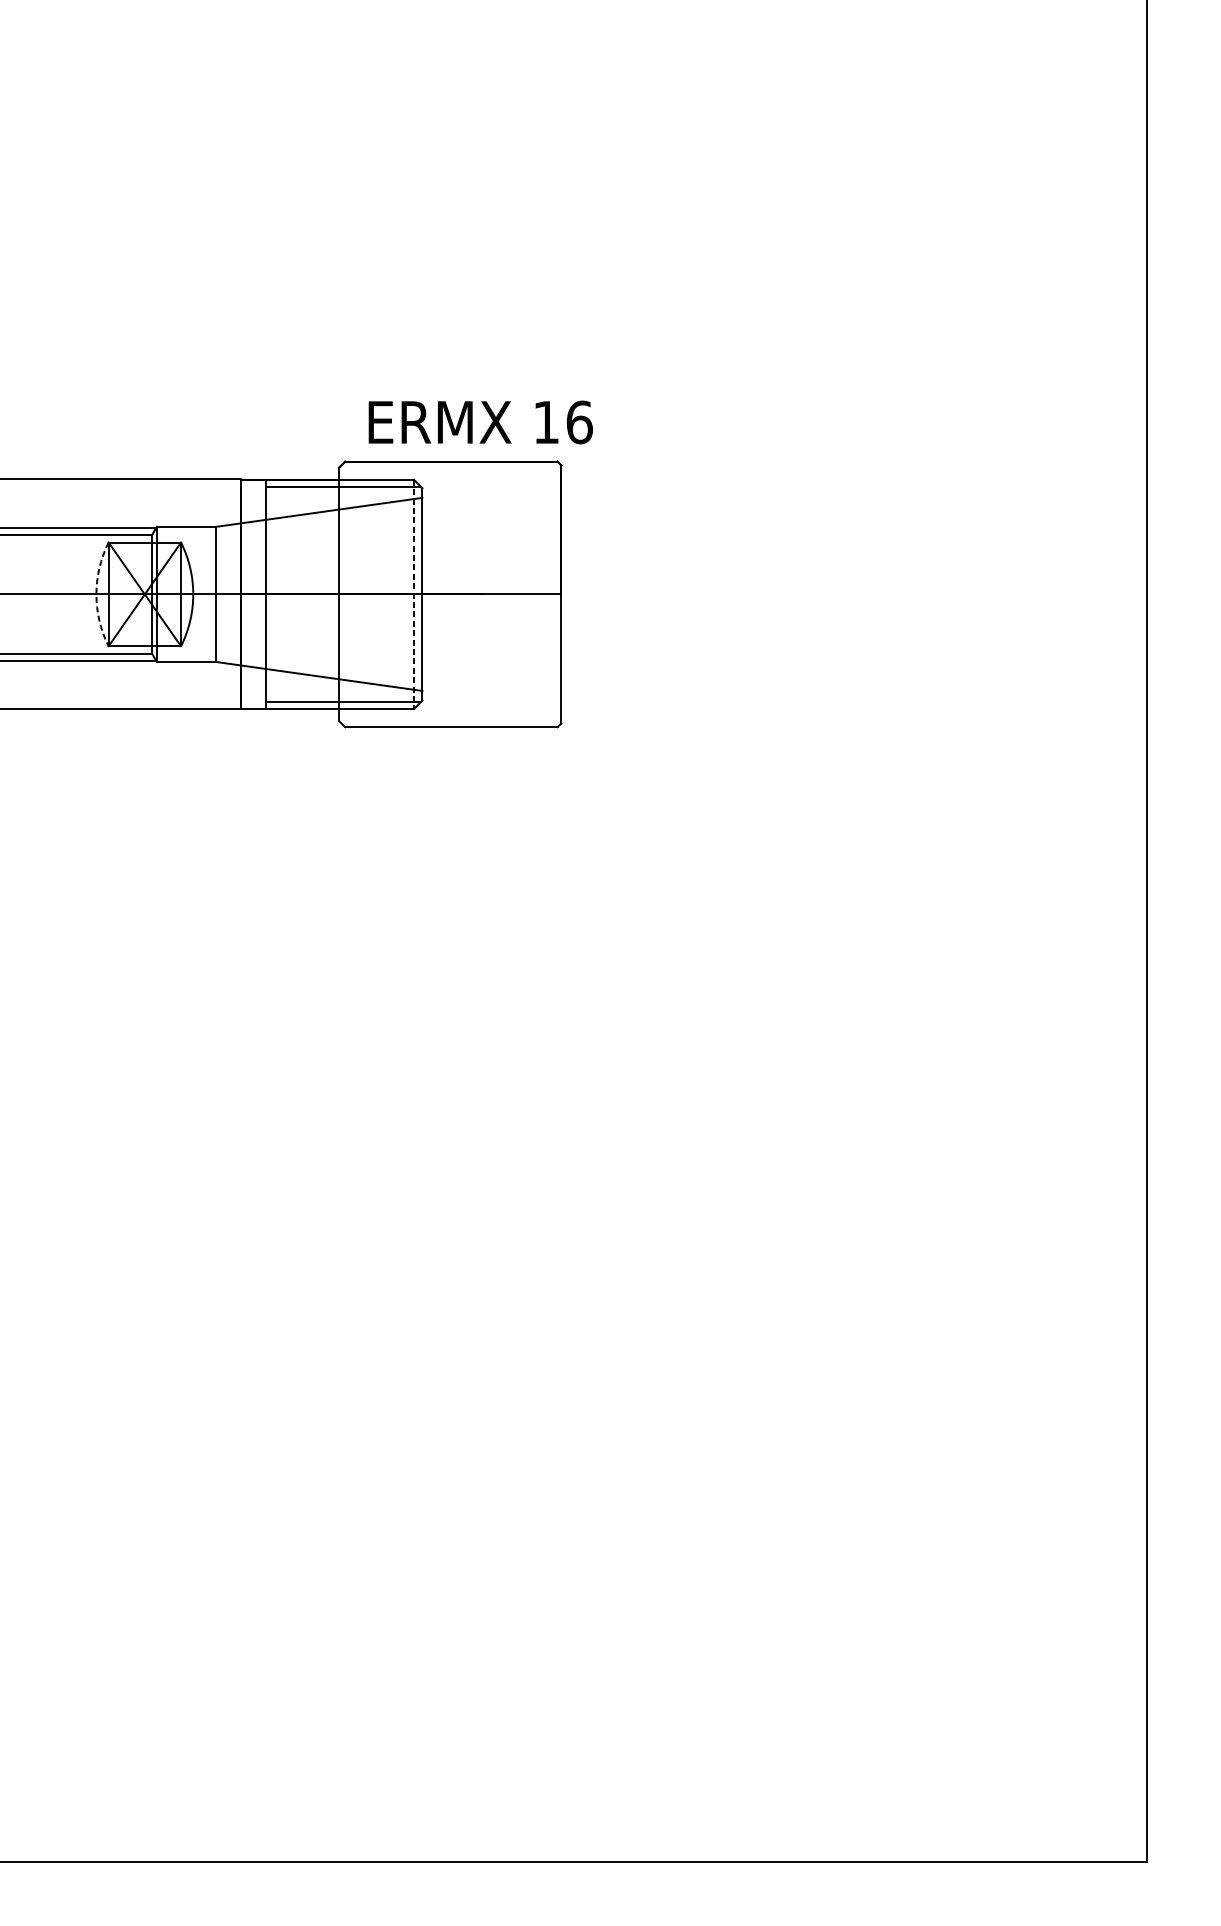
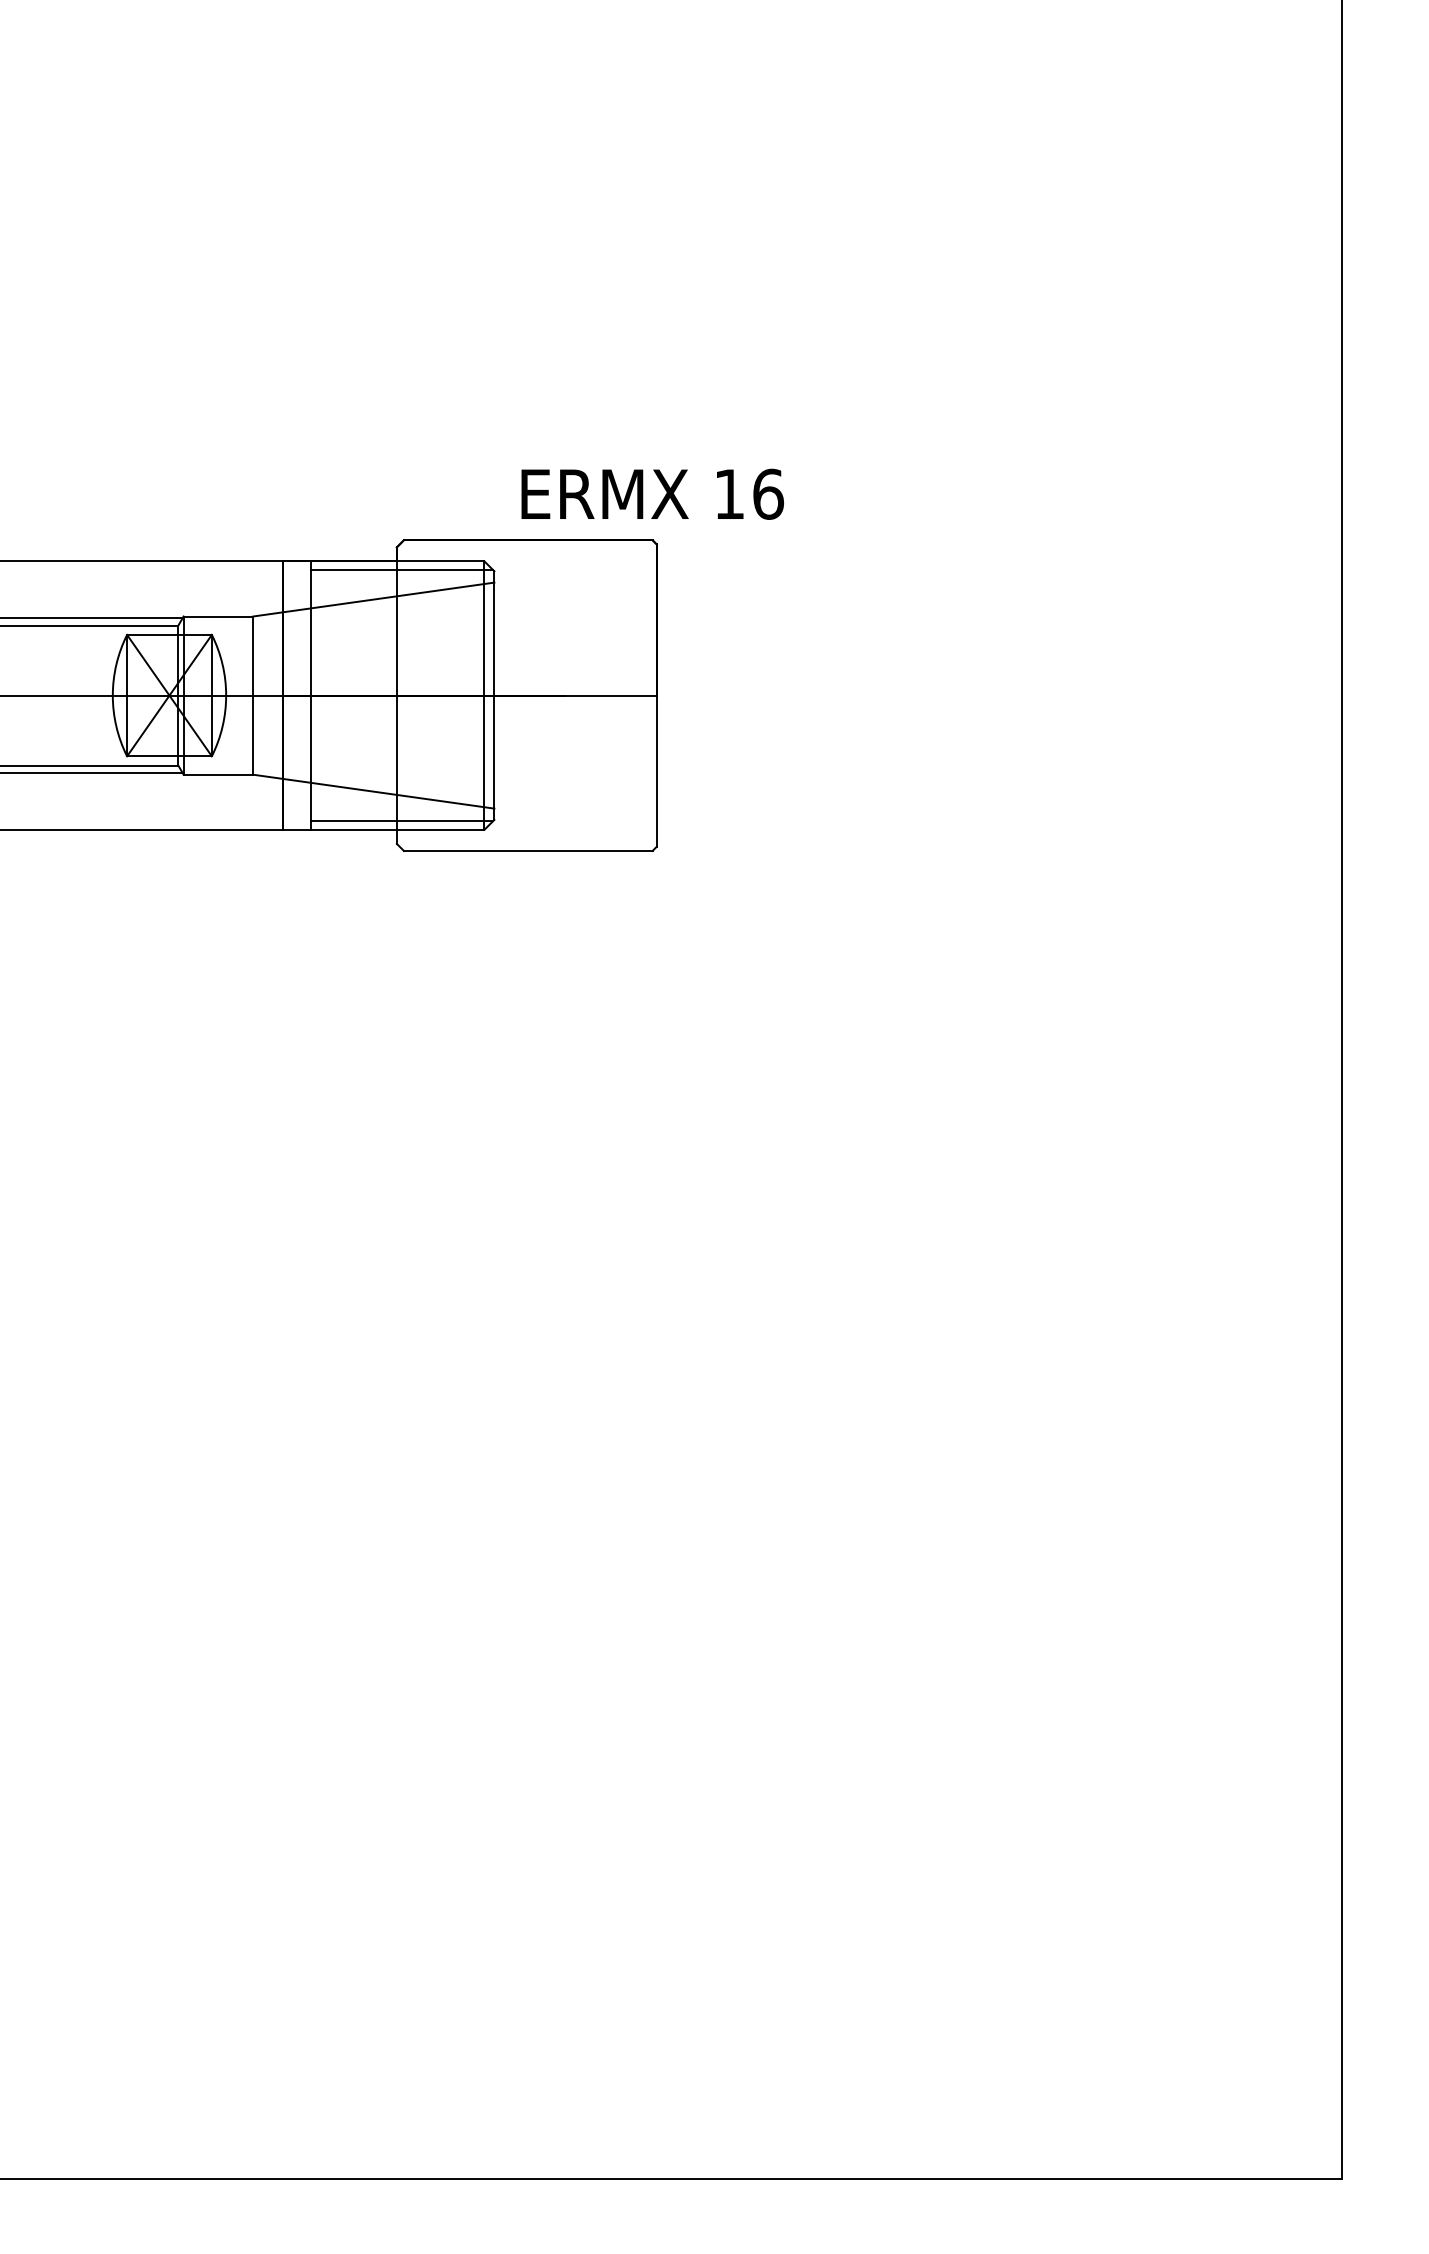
text: (480, 421) -> (652, 493), moved
arc: (96, 594) -> (112, 695), dashed -> solid
line: (413, 595) -> (484, 696), dashed -> solid

